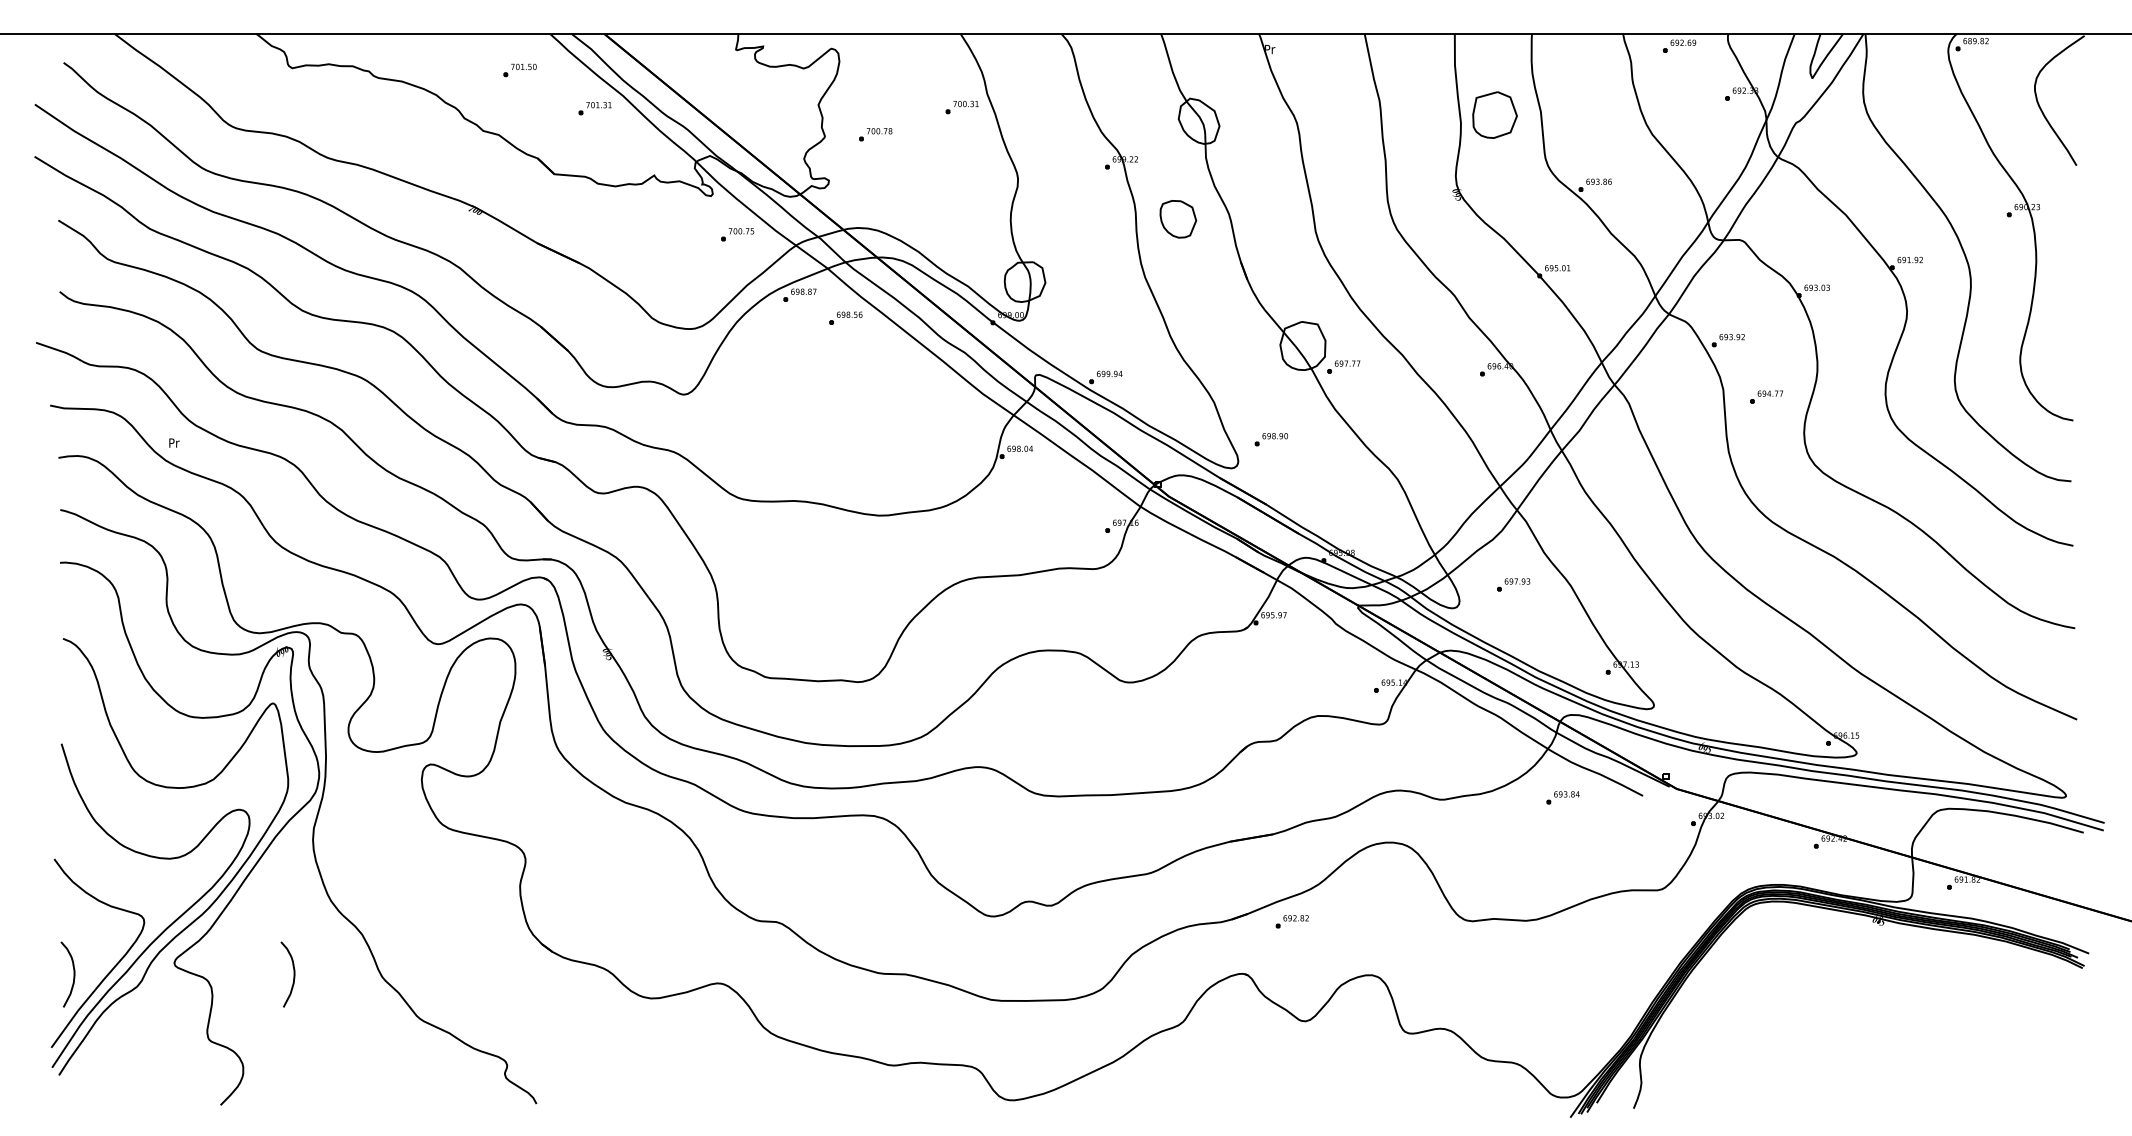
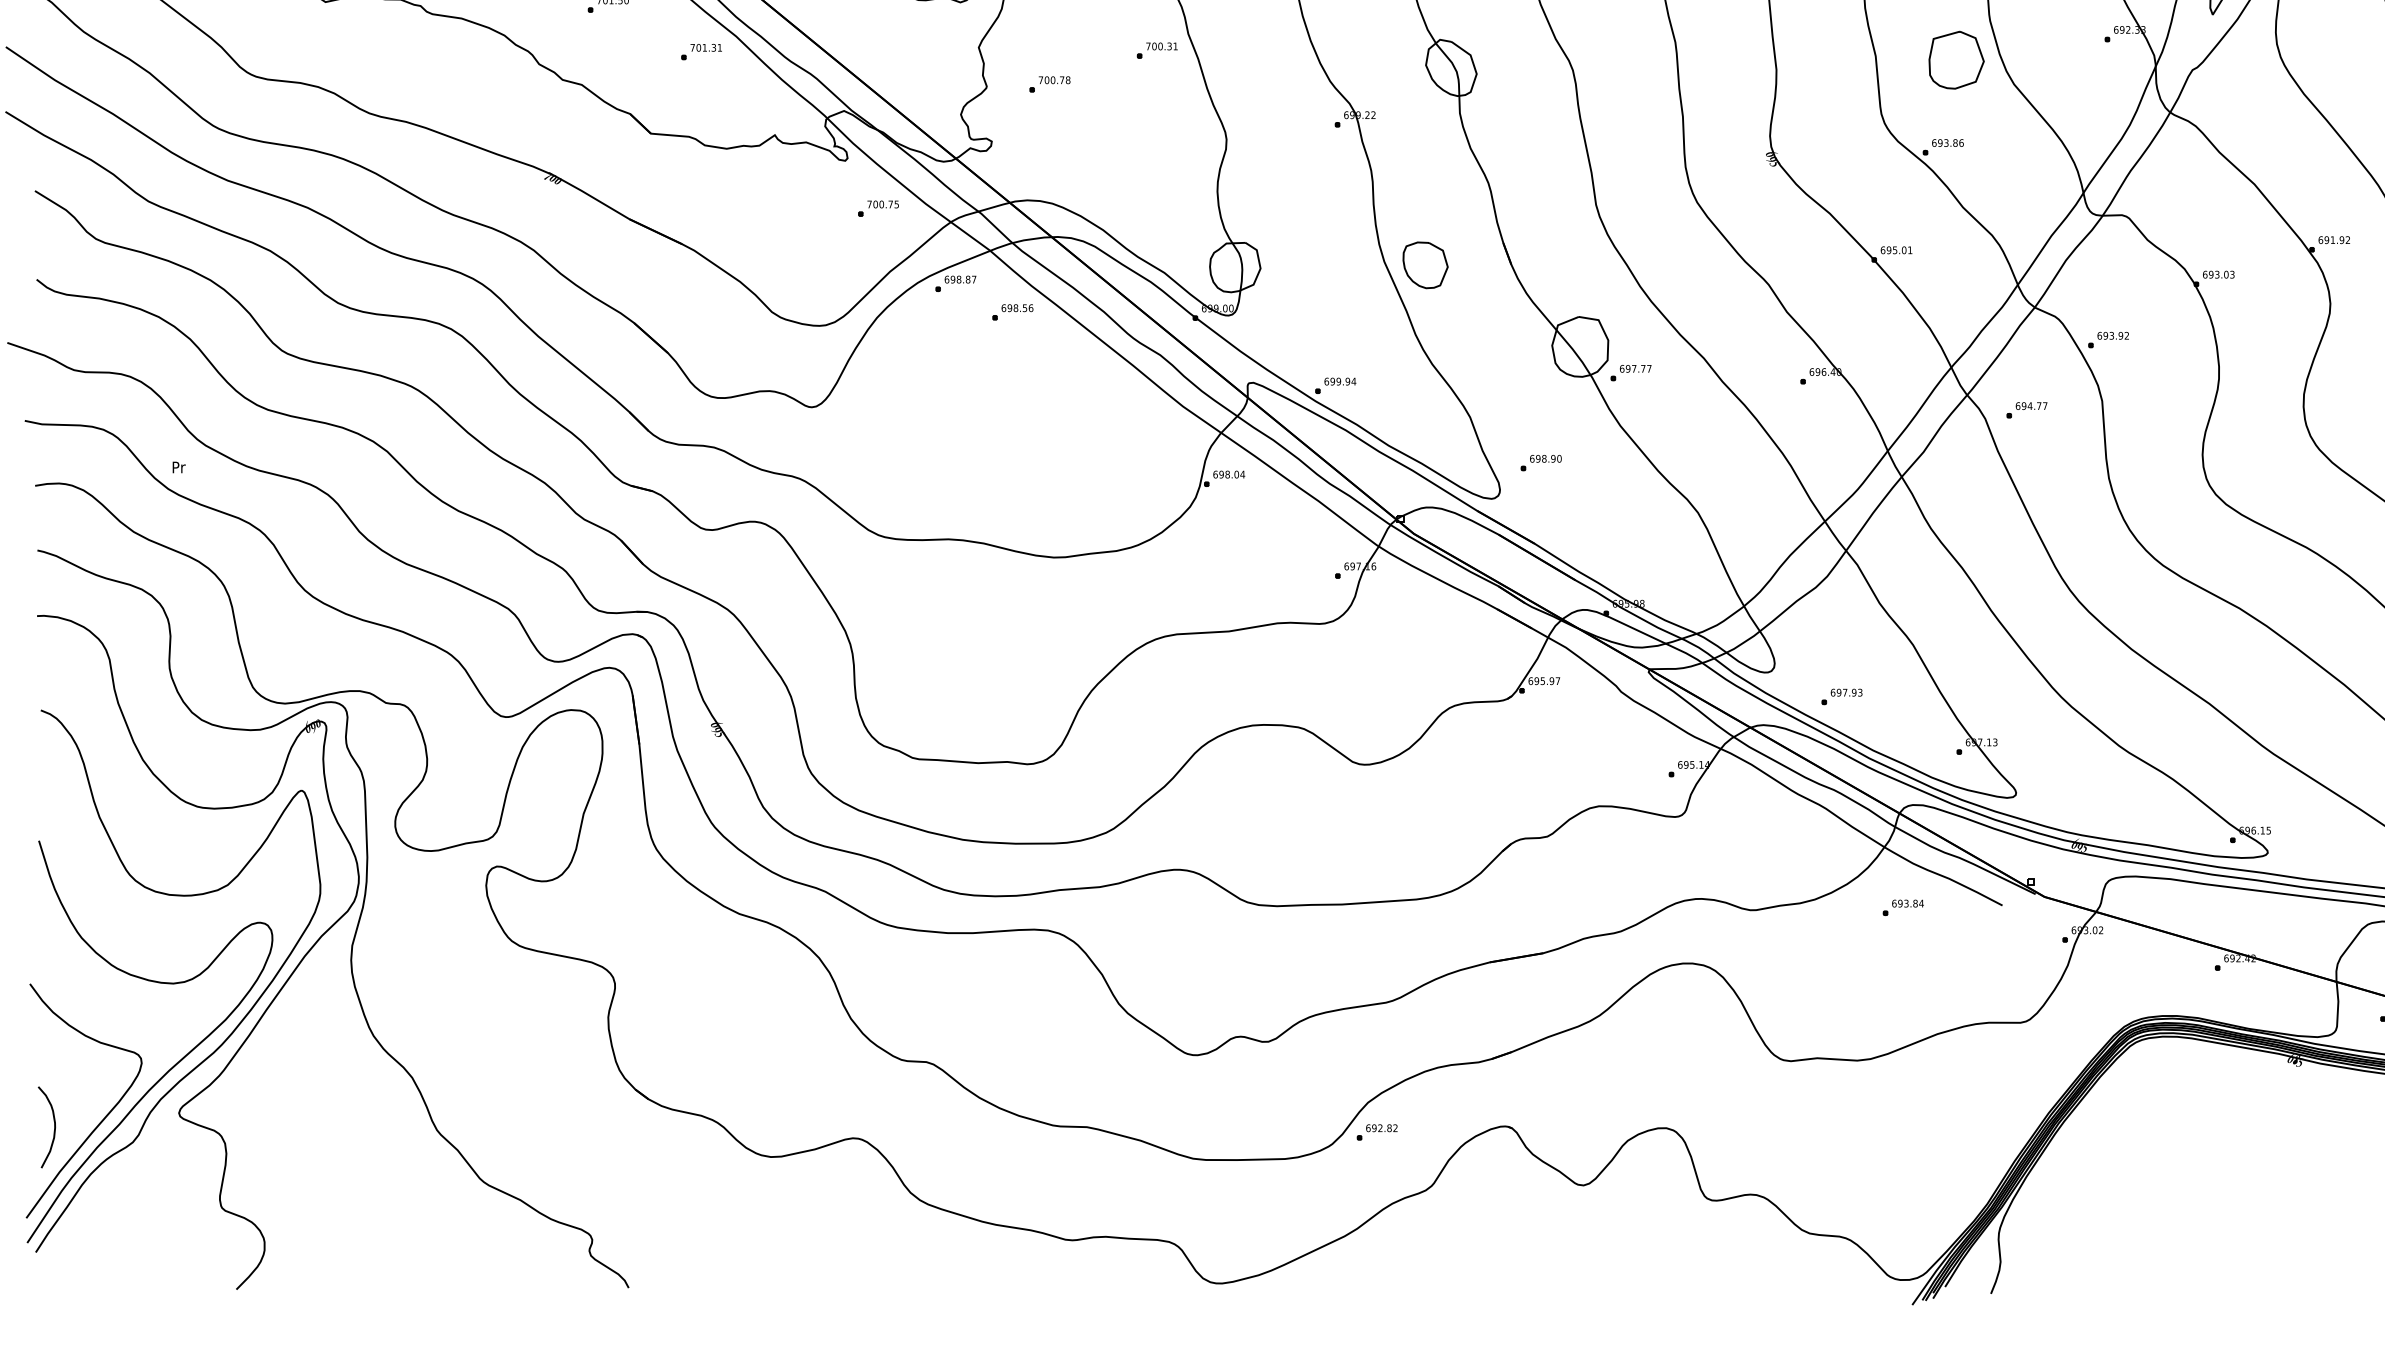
part: (1494, 114) -> (1955, 59), moved
part: (1178, 219) -> (1425, 265), moved
part: (1766, 396) -> (2026, 409), moved
part: (1513, 584) -> (1841, 696), moved
part: (1291, 921) -> (1376, 1132), moved
curve: (293, 974) -> (326, 1127), removed

